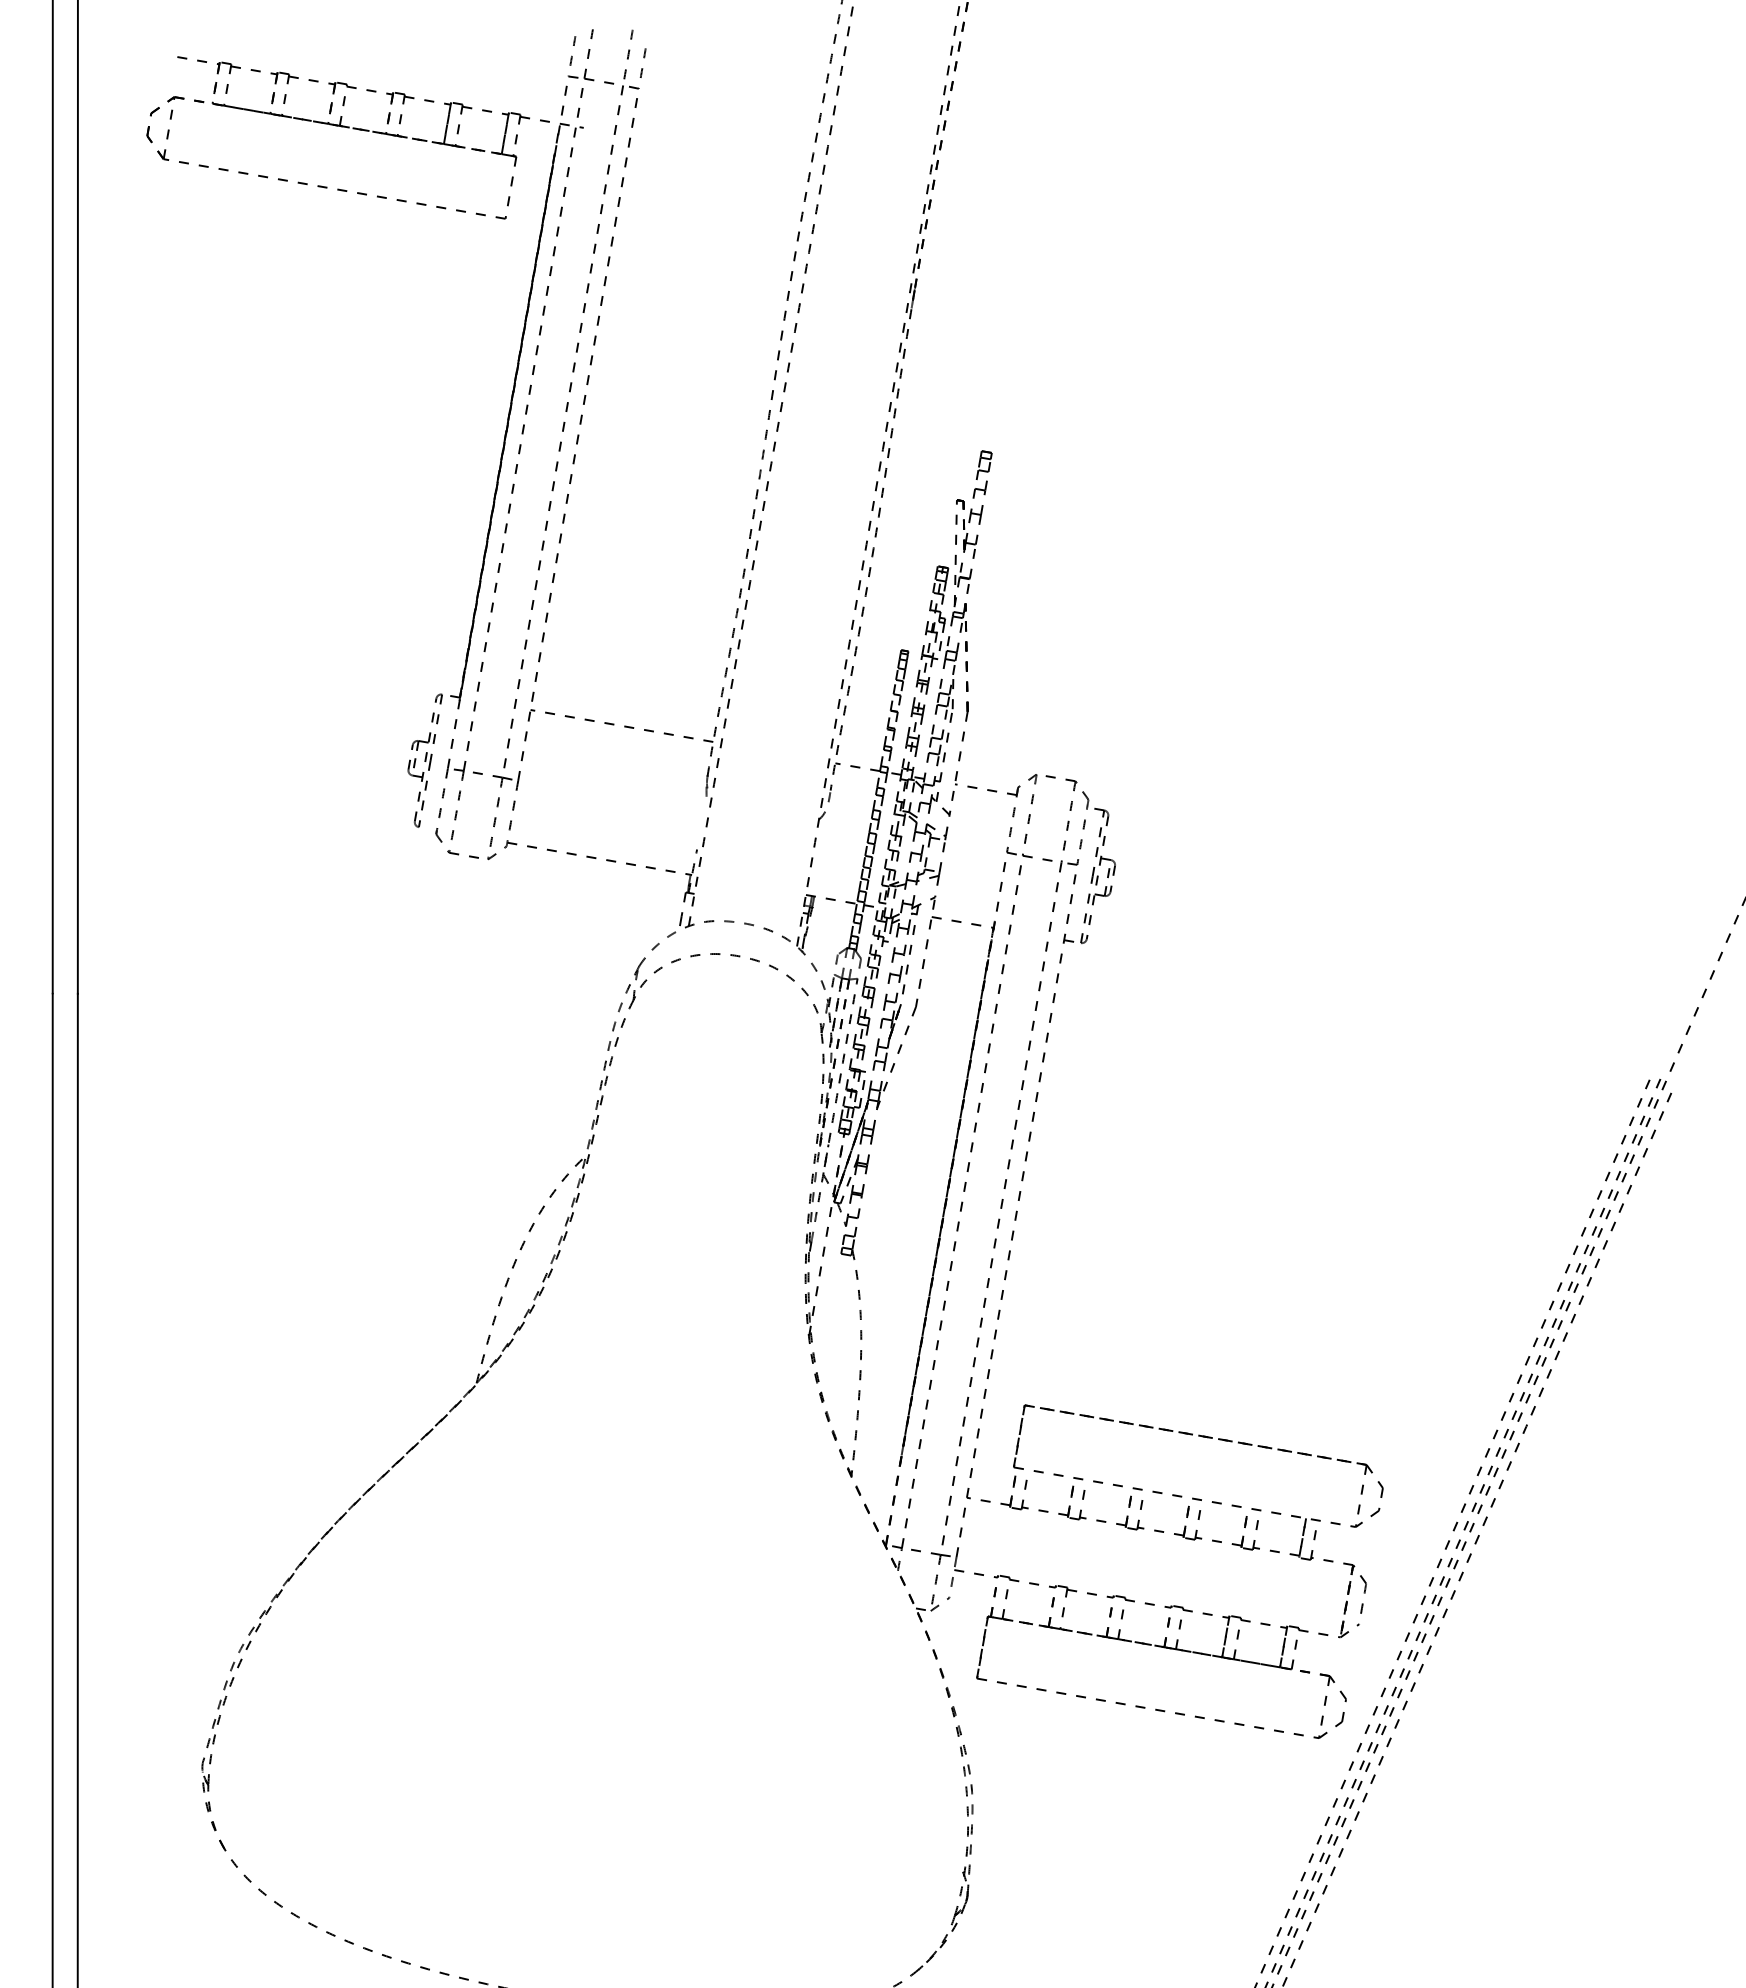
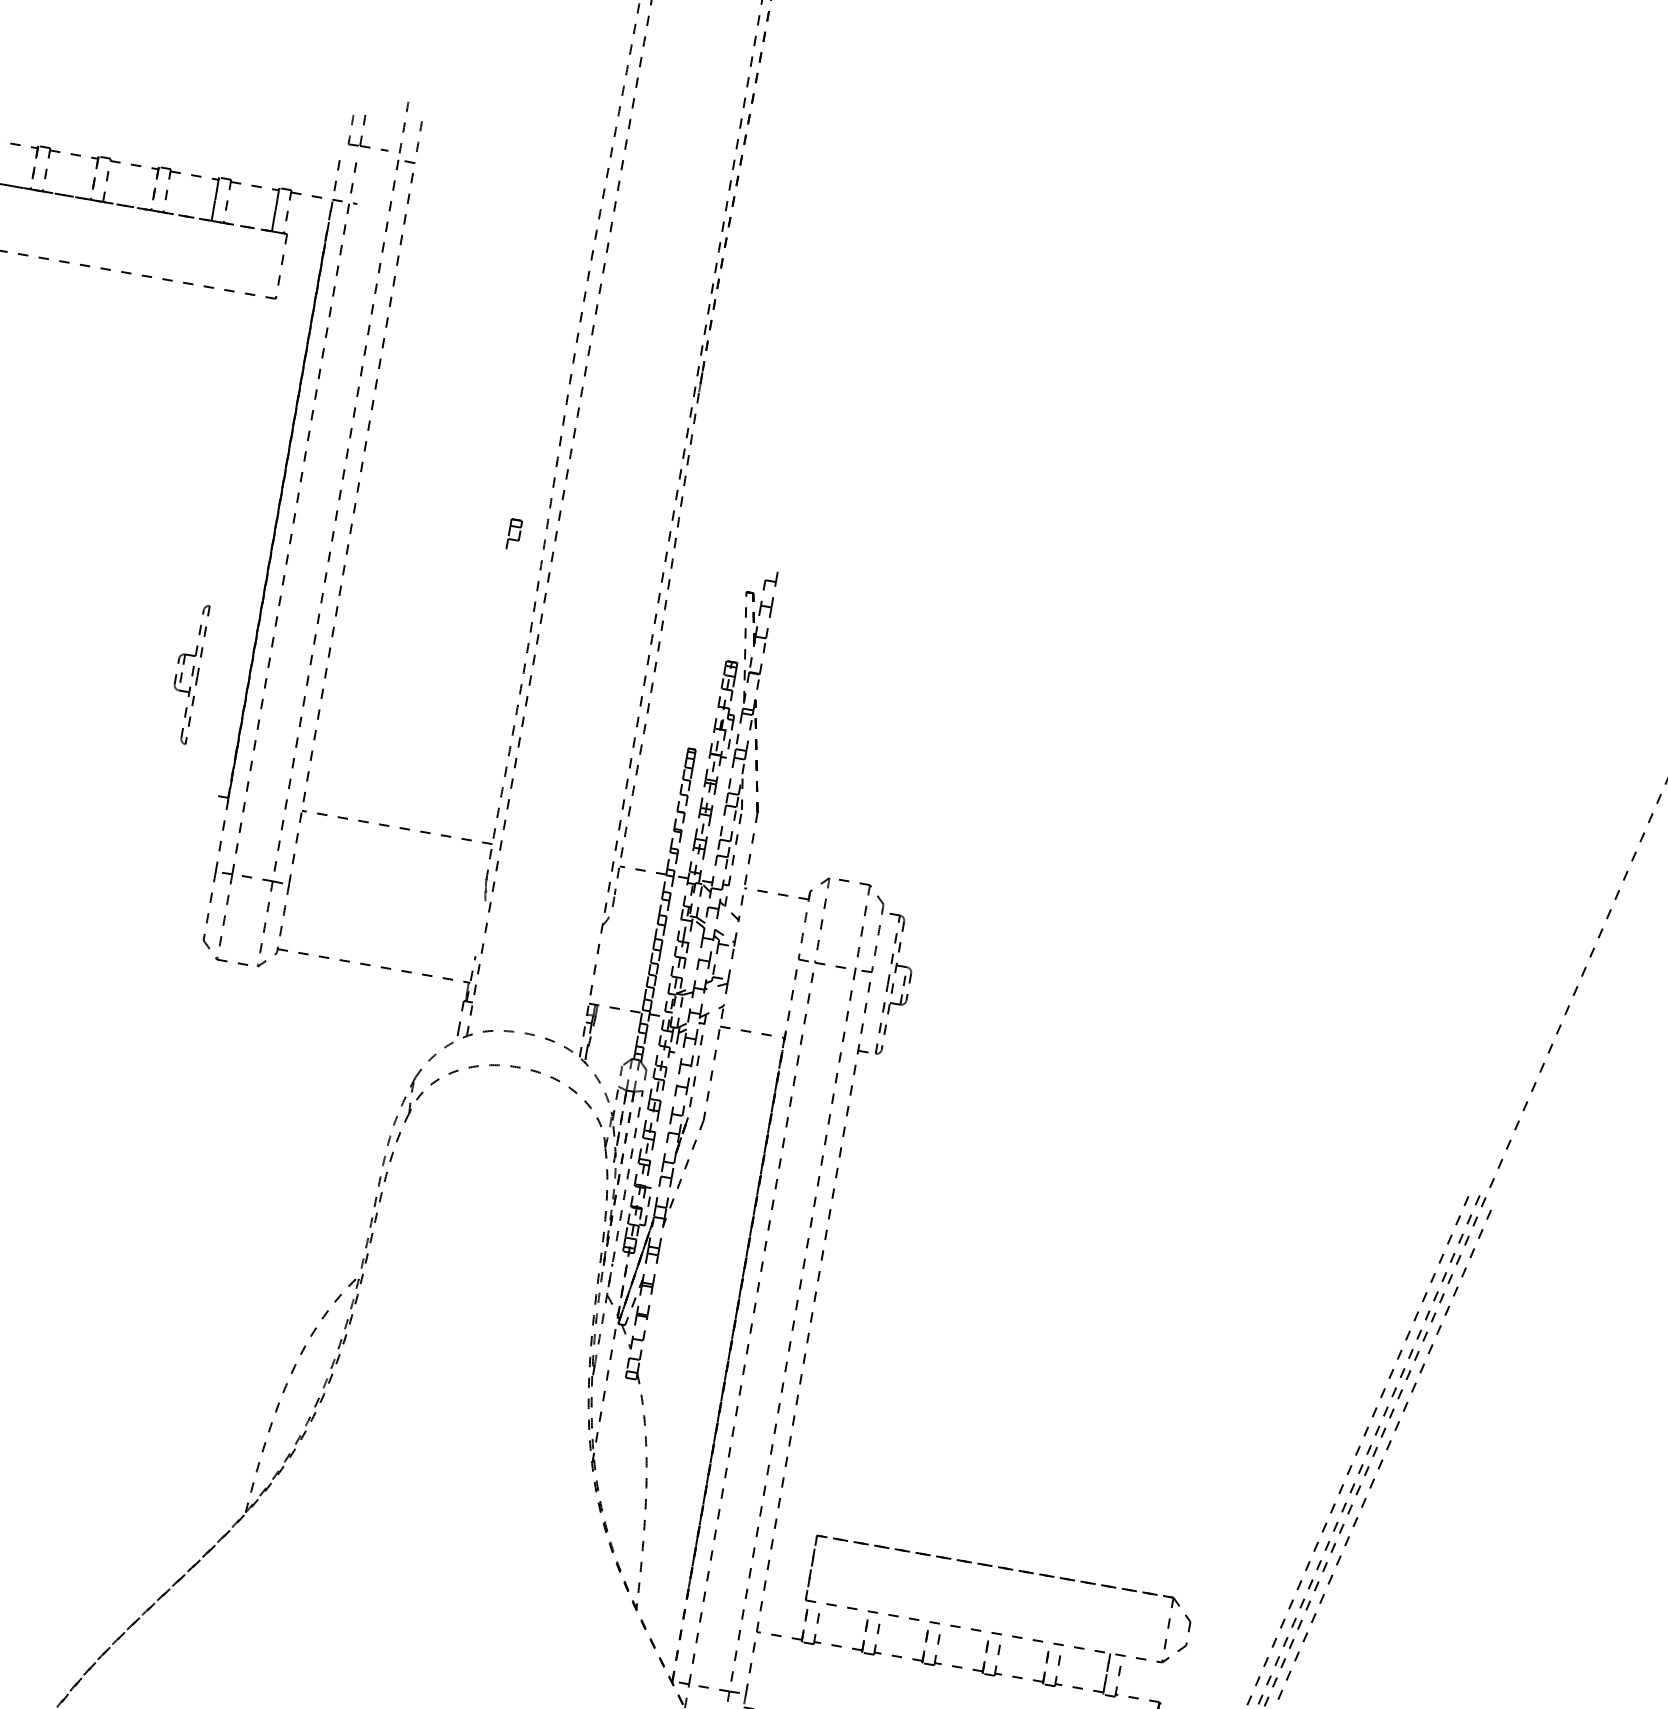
part: (590, 56) -> (364, 129), size x0.7
part: (983, 464) -> (513, 533), moved
part: (424, 760) -> (191, 674), moved

